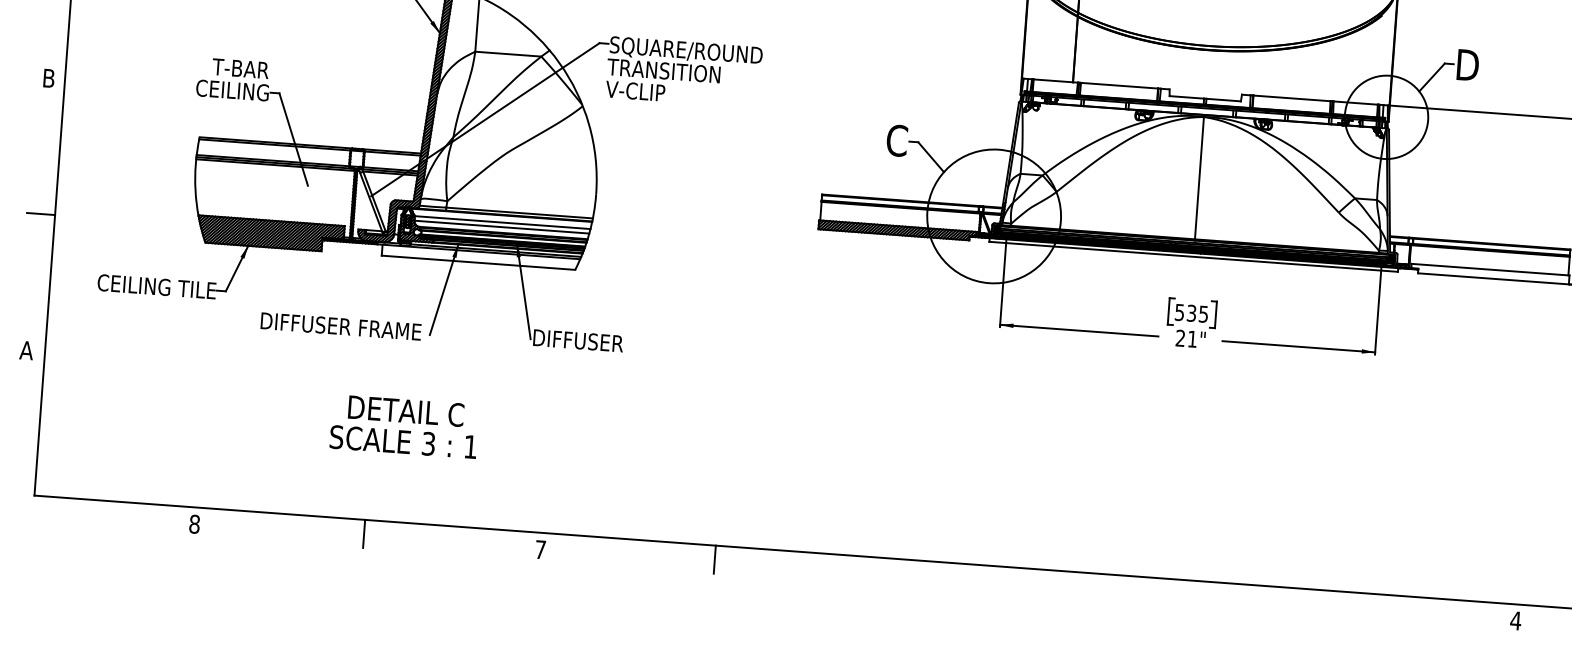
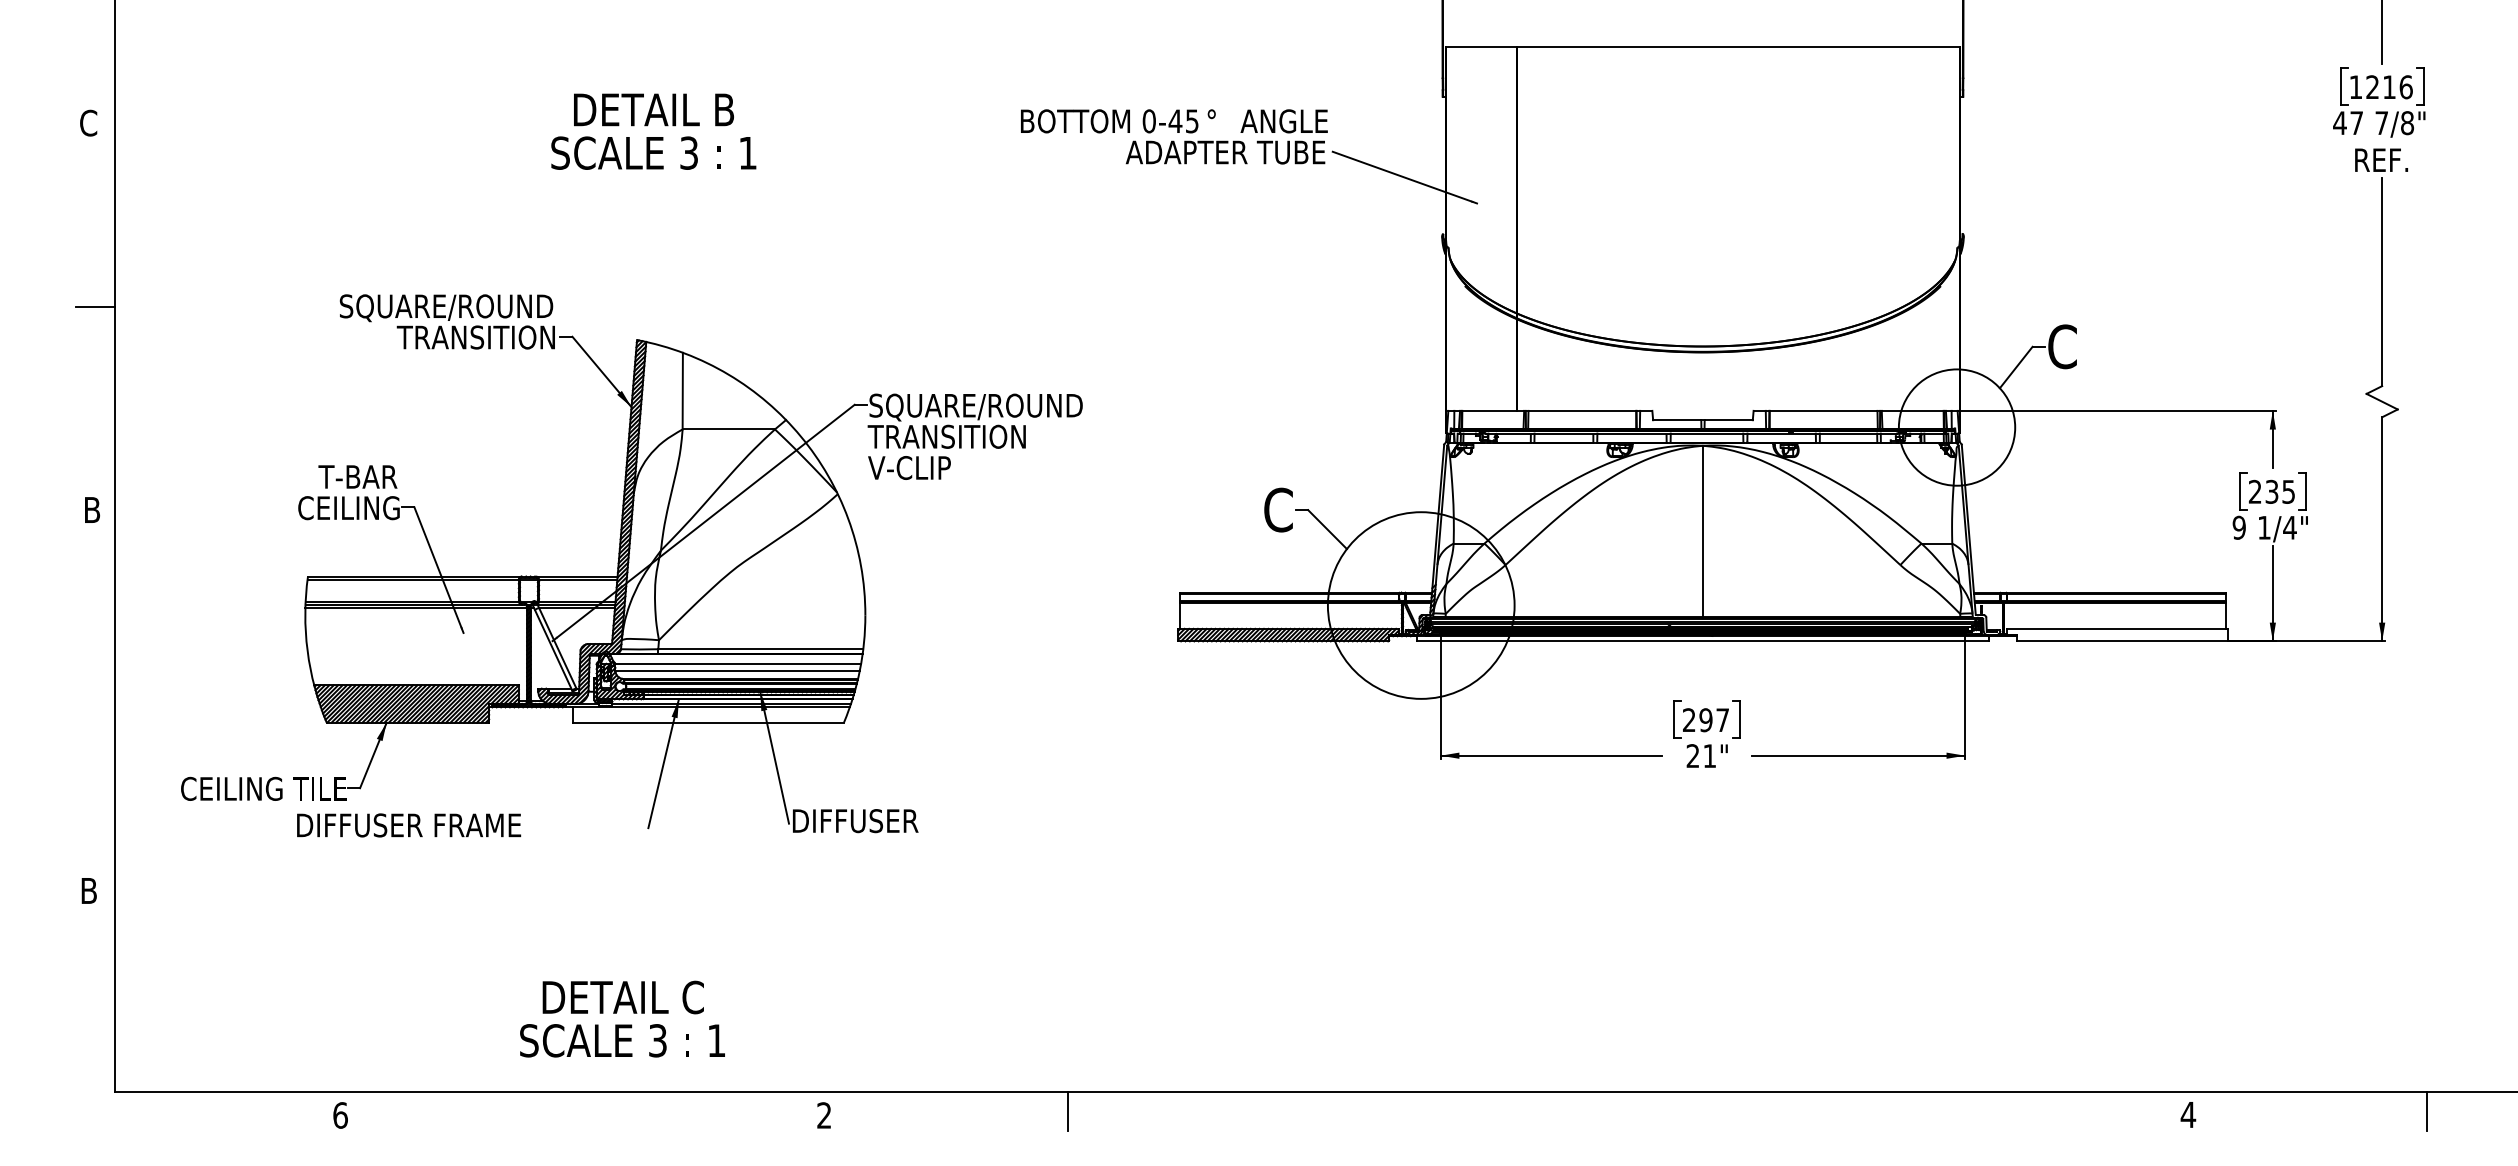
text: (1467, 65) -> (2064, 346), D -> C
line: (40, 213) -> (94, 699), removed
text: (1191, 313) -> (1705, 720), 535 -> 297
text: (341, 326) -> (409, 825), moved
text: (26, 350) -> (88, 890), A -> B
text: (404, 426) -> (622, 1018), moved
text: (194, 524) -> (340, 1115), 8 -> 6
line: (364, 533) -> (577, 1111), removed
text: (540, 549) -> (824, 1115), 7 -> 2

